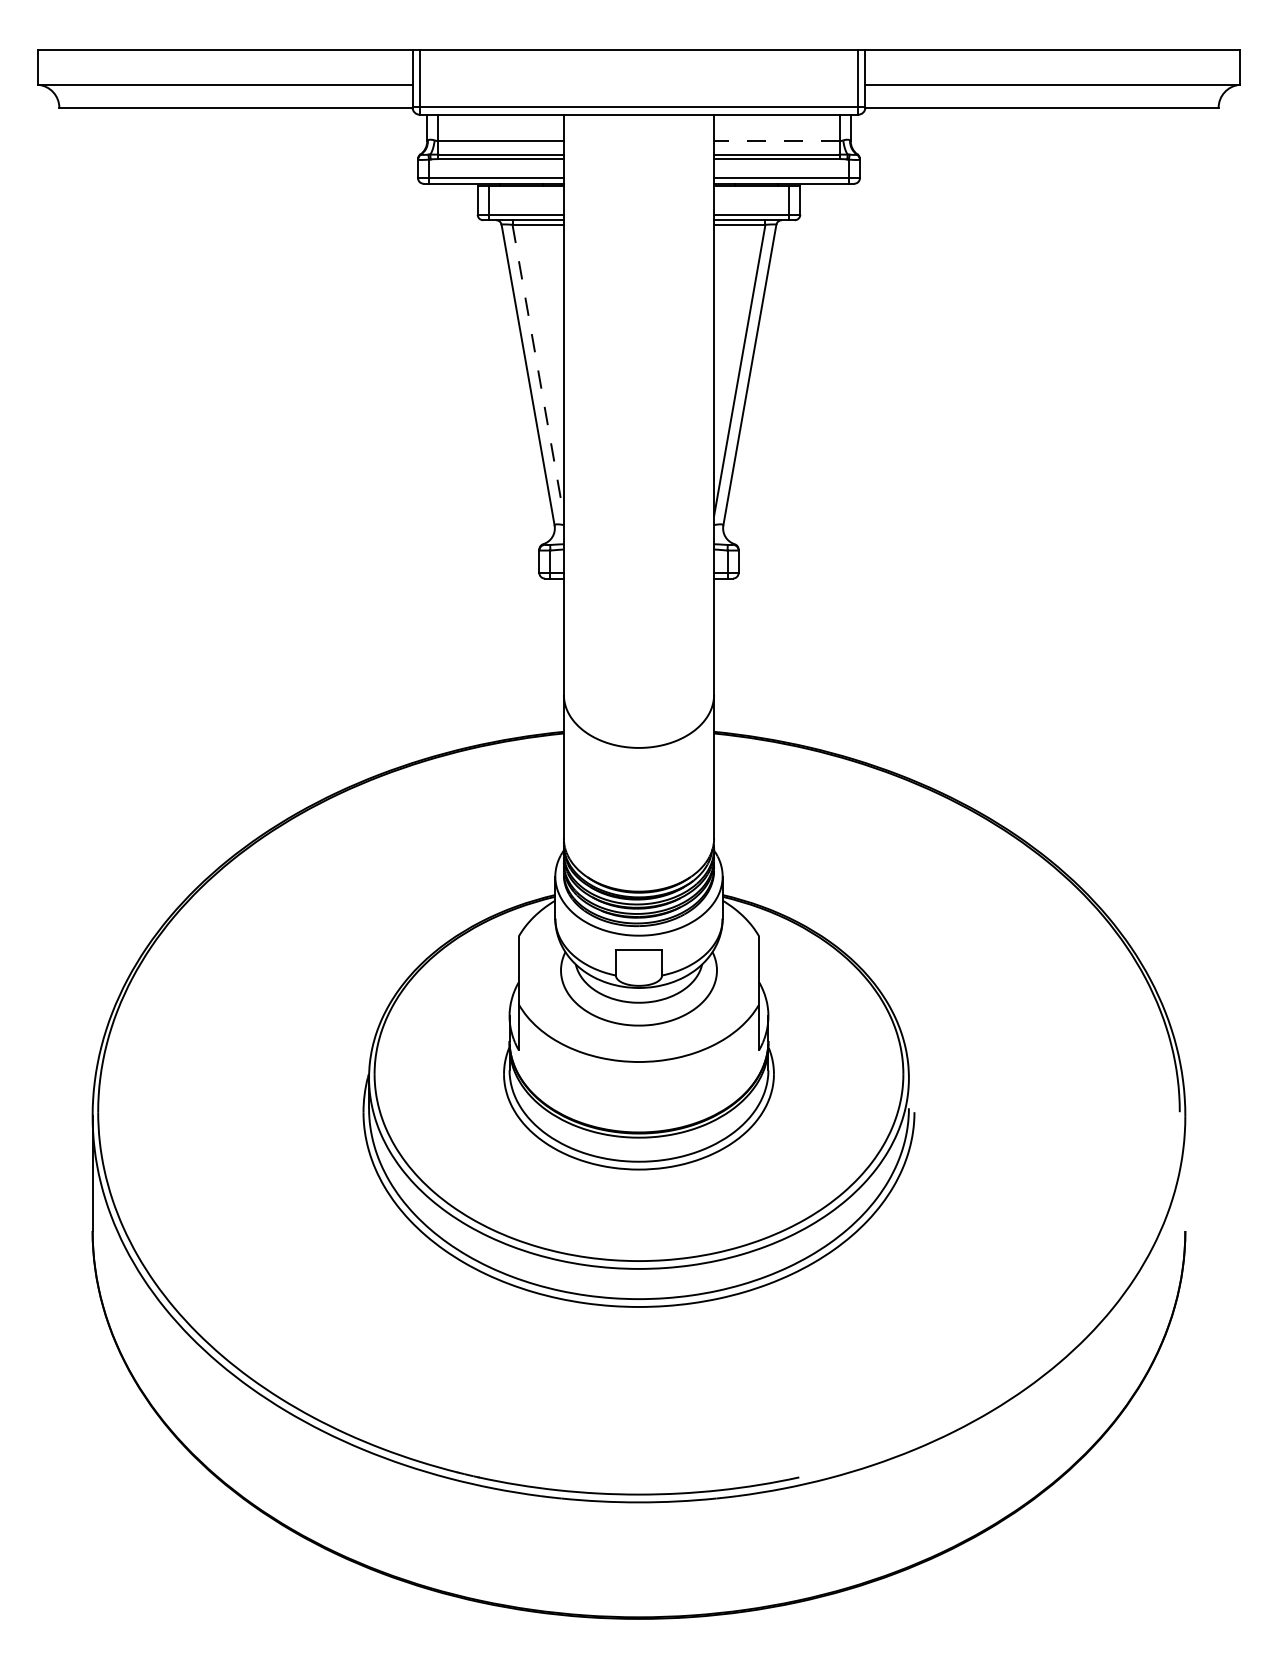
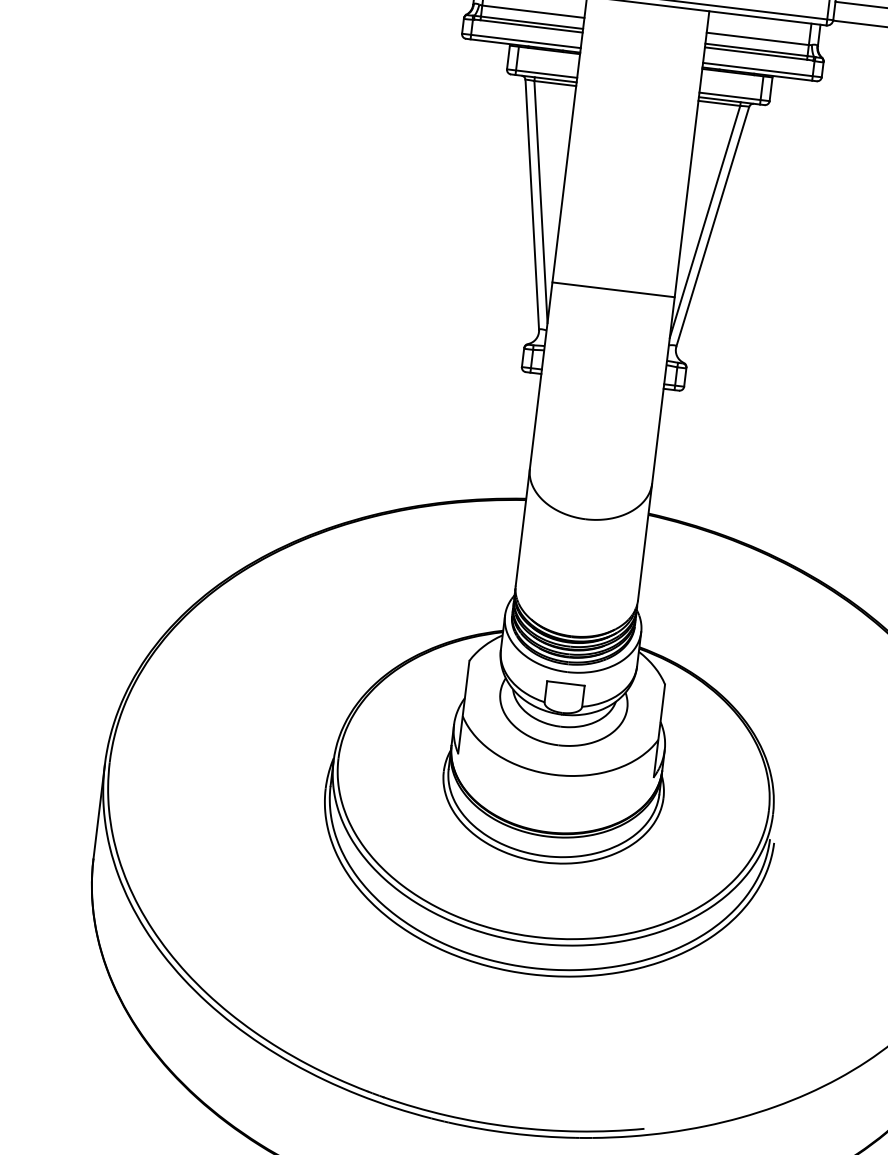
line: (776, 141) -> (757, 39), dashed -> solid
line: (538, 370) -> (541, 202), dashed -> solid
line: (638, 466) -> (613, 290), added

